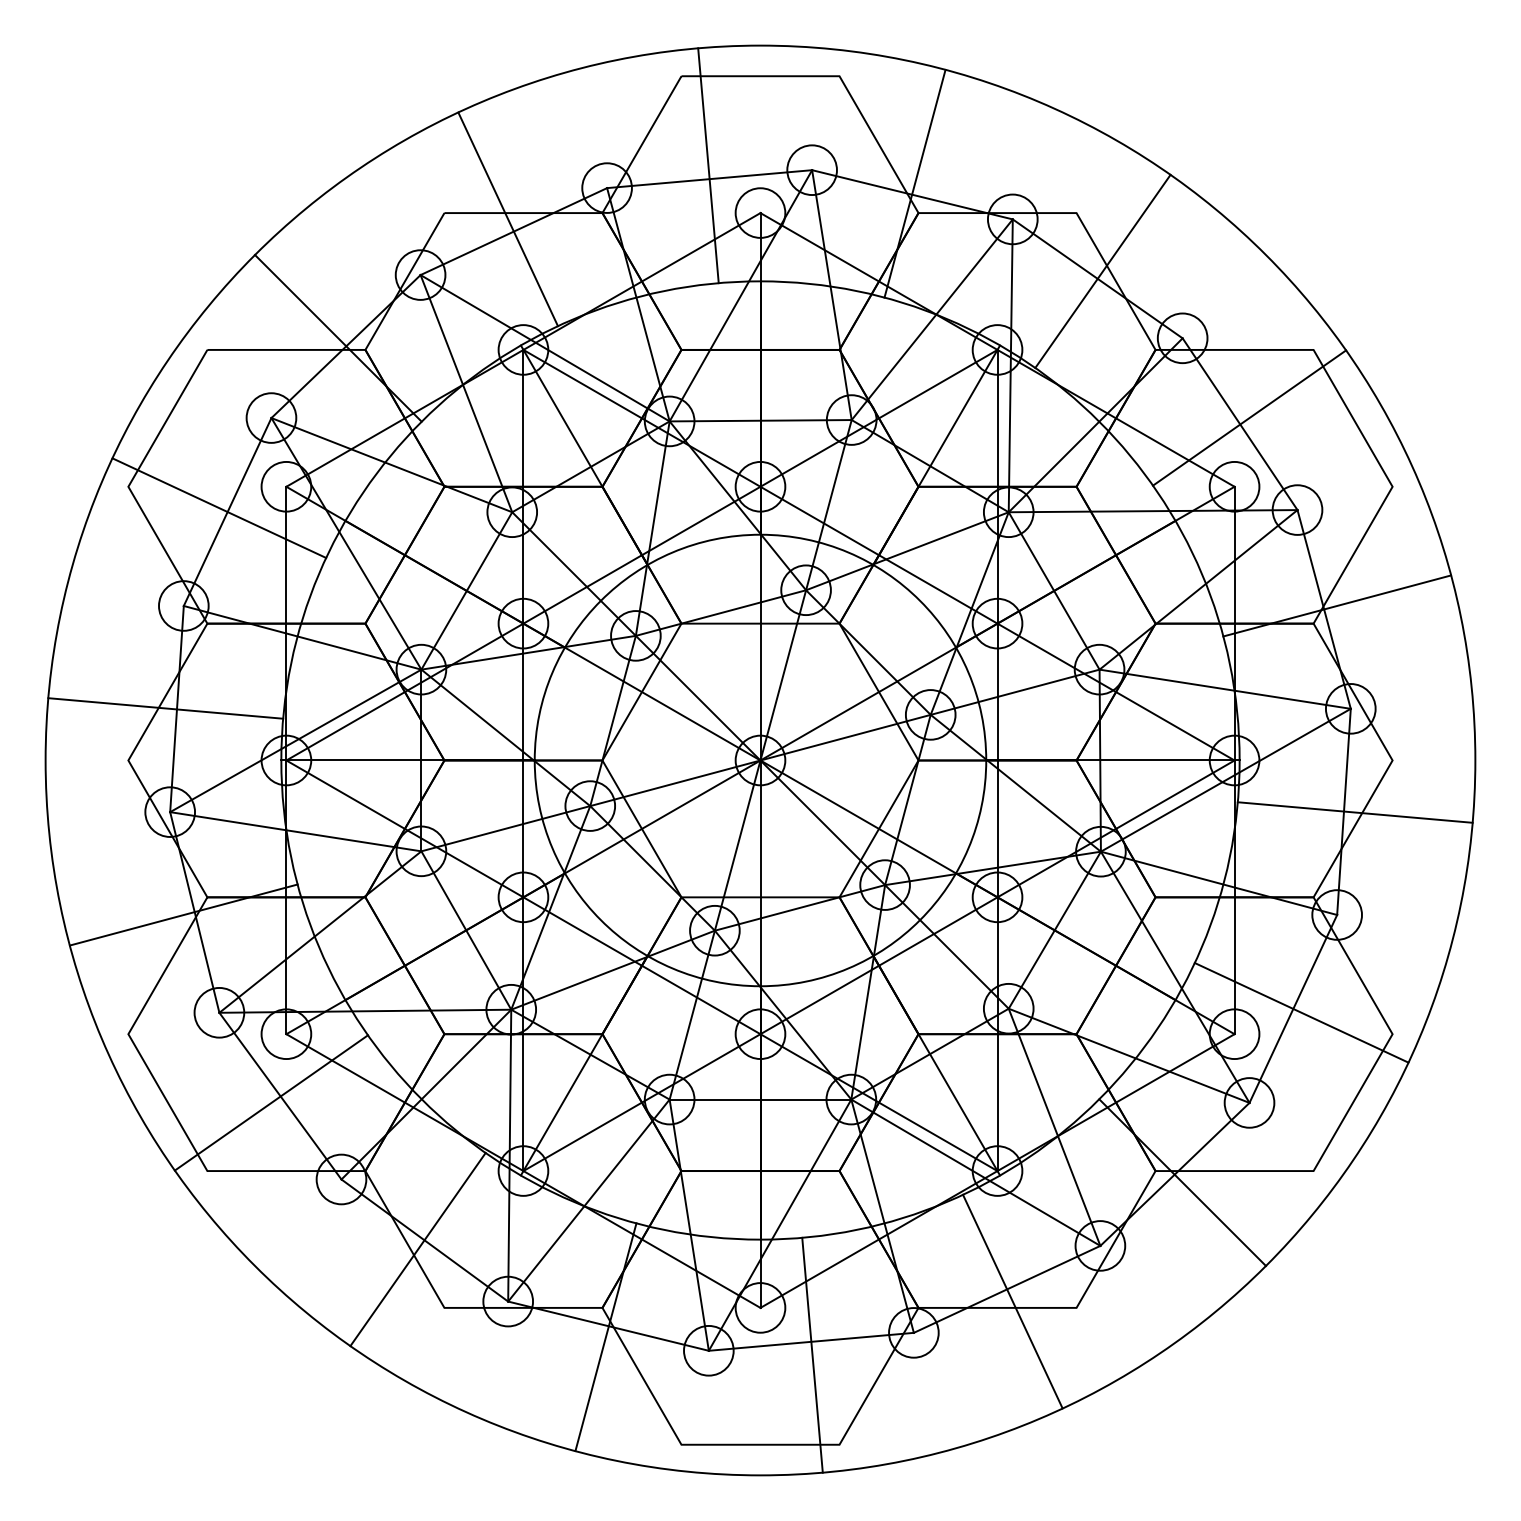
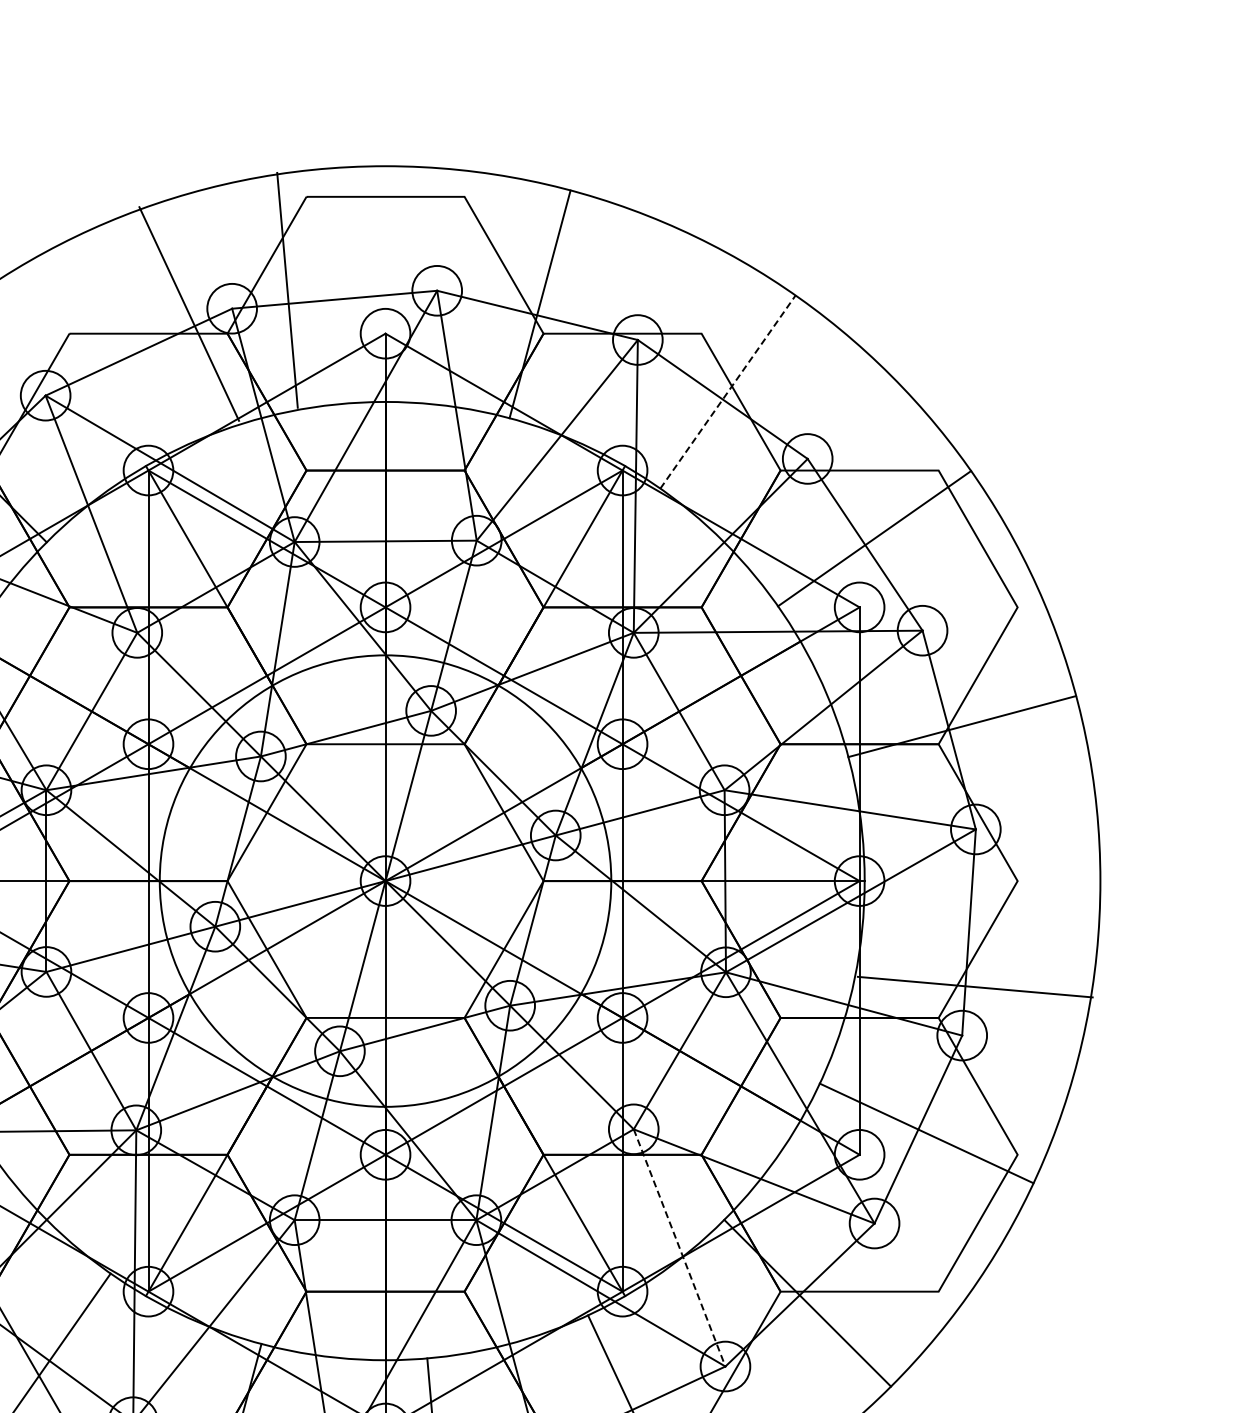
line: (708, 165) -> (287, 290), moved
line: (507, 219) -> (188, 314), moved
line: (1102, 271) -> (727, 392), solid -> dashed
line: (1354, 812) -> (974, 987), moved
line: (1054, 1127) -> (679, 1248), solid -> dashed

